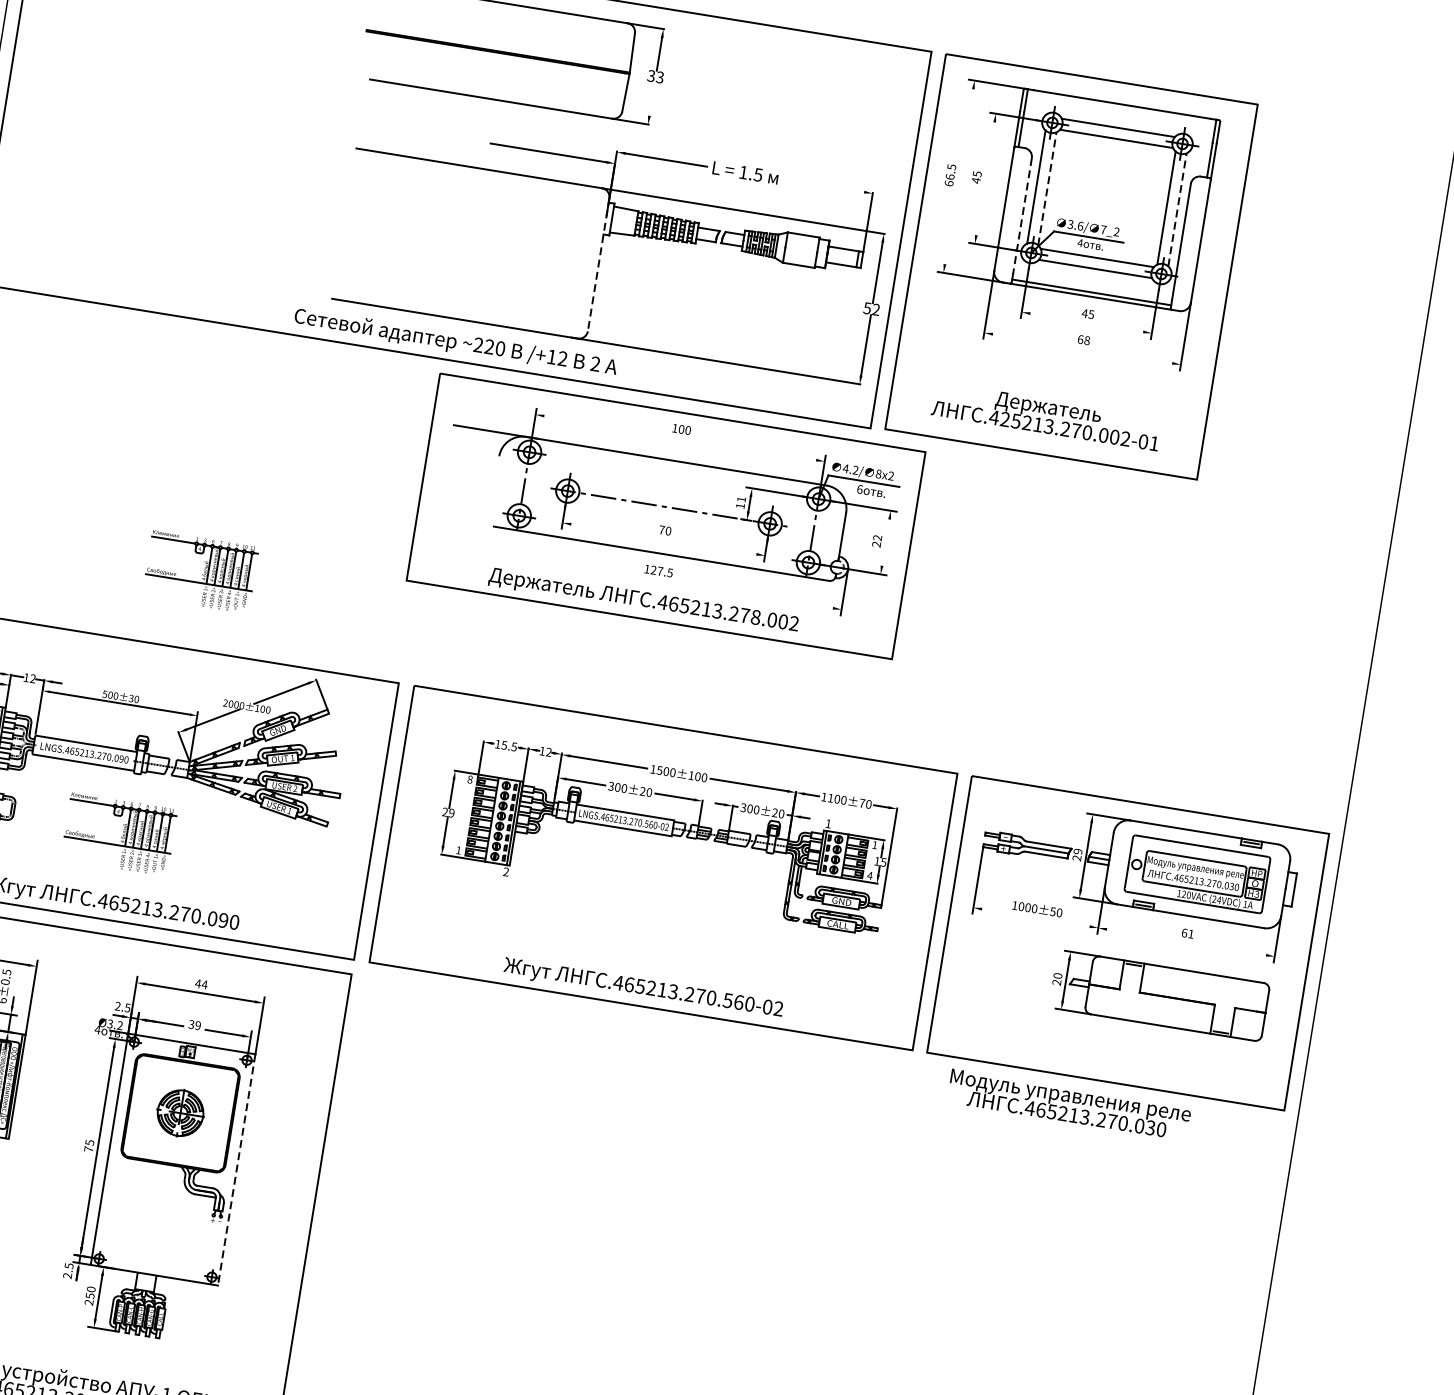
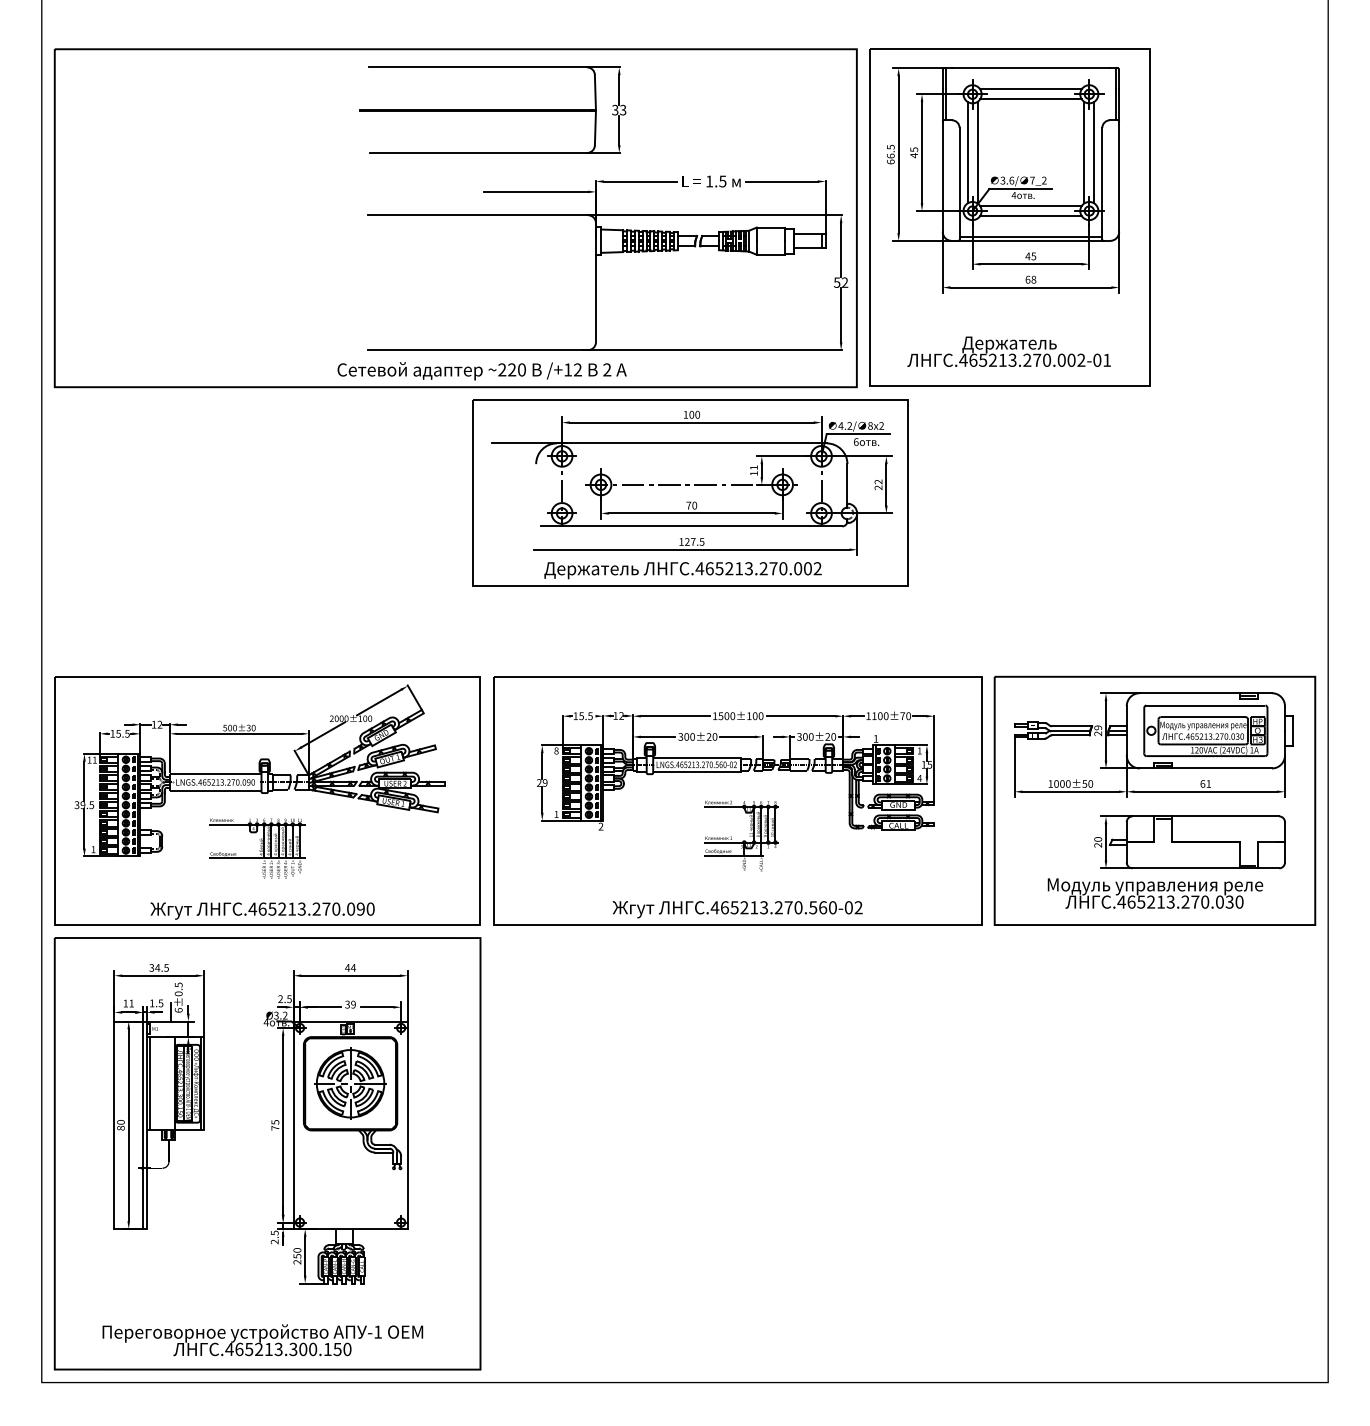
line: (652, 99) -> (619, 130), added
line: (958, 176) -> (898, 154), added
line: (986, 178) -> (922, 152), added
line: (823, 185) -> (781, 181), added
line: (1047, 188) -> (977, 152), dashed -> solid
line: (1177, 209) -> (1094, 152), dashed -> solid
line: (1022, 216) -> (959, 180), dashed -> solid
line: (598, 264) -> (595, 282), dashed -> solid
line: (1086, 323) -> (1030, 264), added
line: (1082, 348) -> (1030, 287), added
text: (1005, 418) -> (973, 359), .425213.270.002-01 -> .465213.270.002-01
line: (679, 437) -> (691, 422), added
line: (663, 539) -> (691, 513), added
line: (886, 542) -> (886, 484), added
part: (200, 571) -> (291, 607), removed
line: (656, 579) -> (691, 549), added
text: (756, 617) -> (783, 568), .465213.278.002 -> .465213.270.002
part: (661, 907) -> (741, 835), added
line: (1035, 917) -> (1070, 791), added
line: (1186, 941) -> (1205, 791), added
text: (1069, 1104) -> (1155, 893), moved
part: (180, 1113) -> (350, 1083), size x1.67
line: (236, 1170) -> (407, 1125), dashed -> solid

